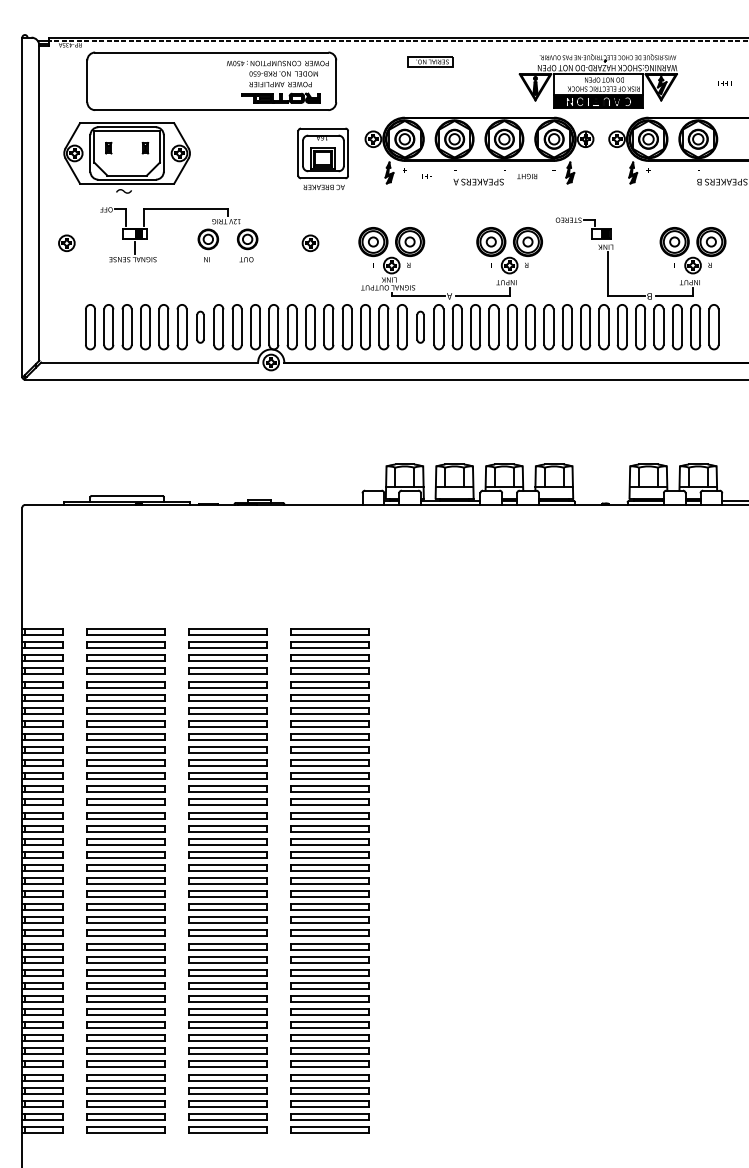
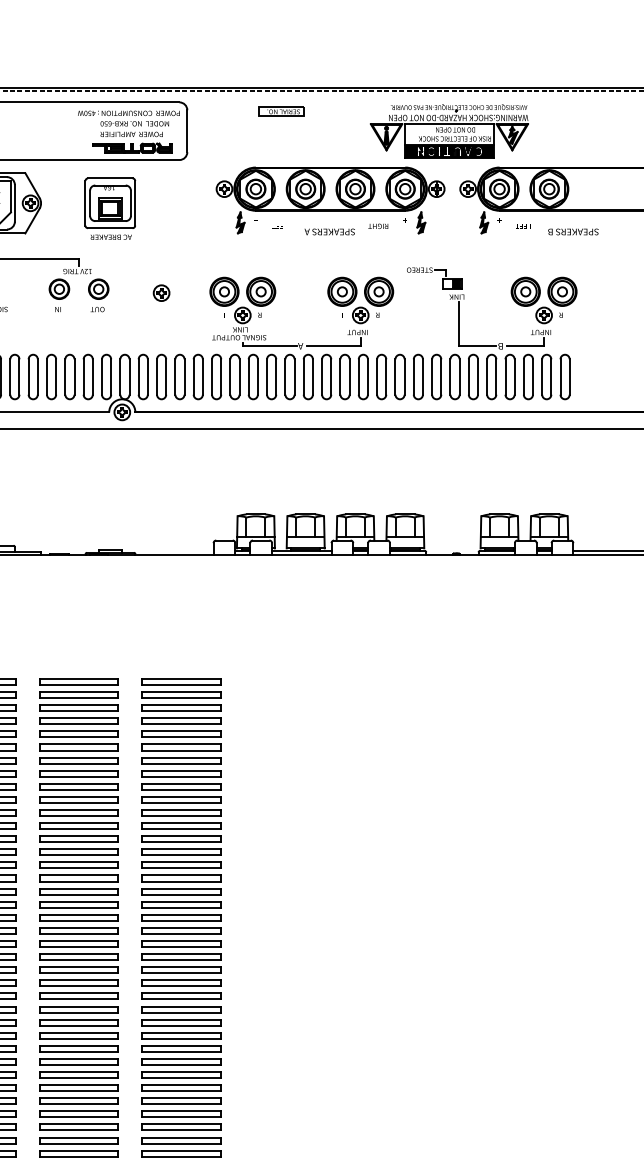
text: (724, 83) -> (523, 226), moved
part: (322, 158) -> (109, 208), moved
part: (200, 327) -> (51, 377), size x1.43
part: (420, 327) -> (271, 377), size x1.43

